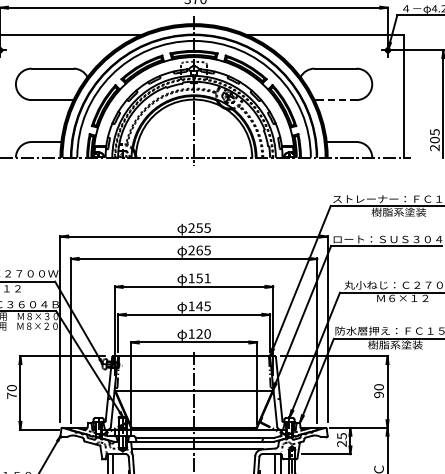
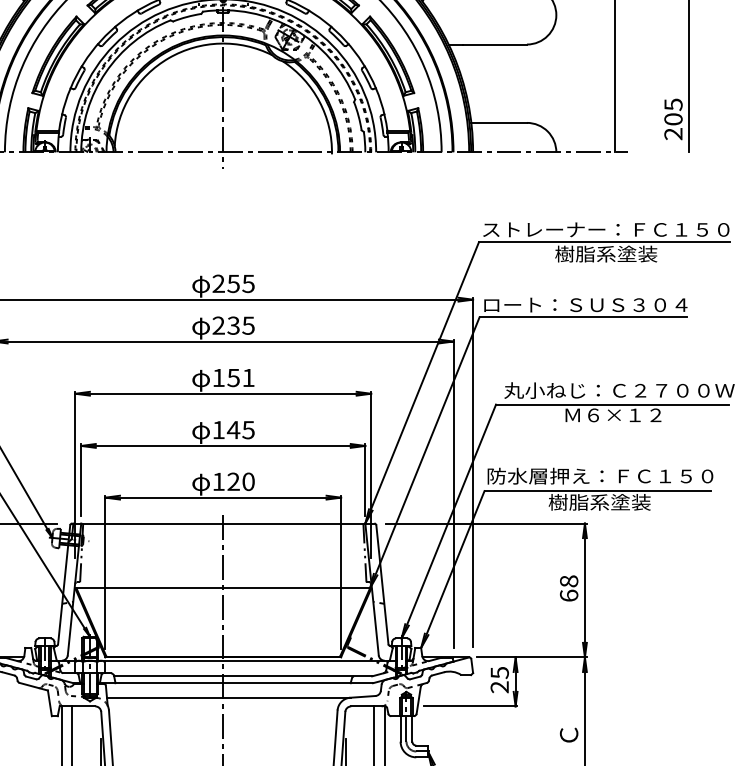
line: (338, 100) -> (493, 45), dashed -> solid
text: (199, 250) -> (233, 325), 265 -> 235
text: (378, 391) -> (568, 589), 90 -> 68

